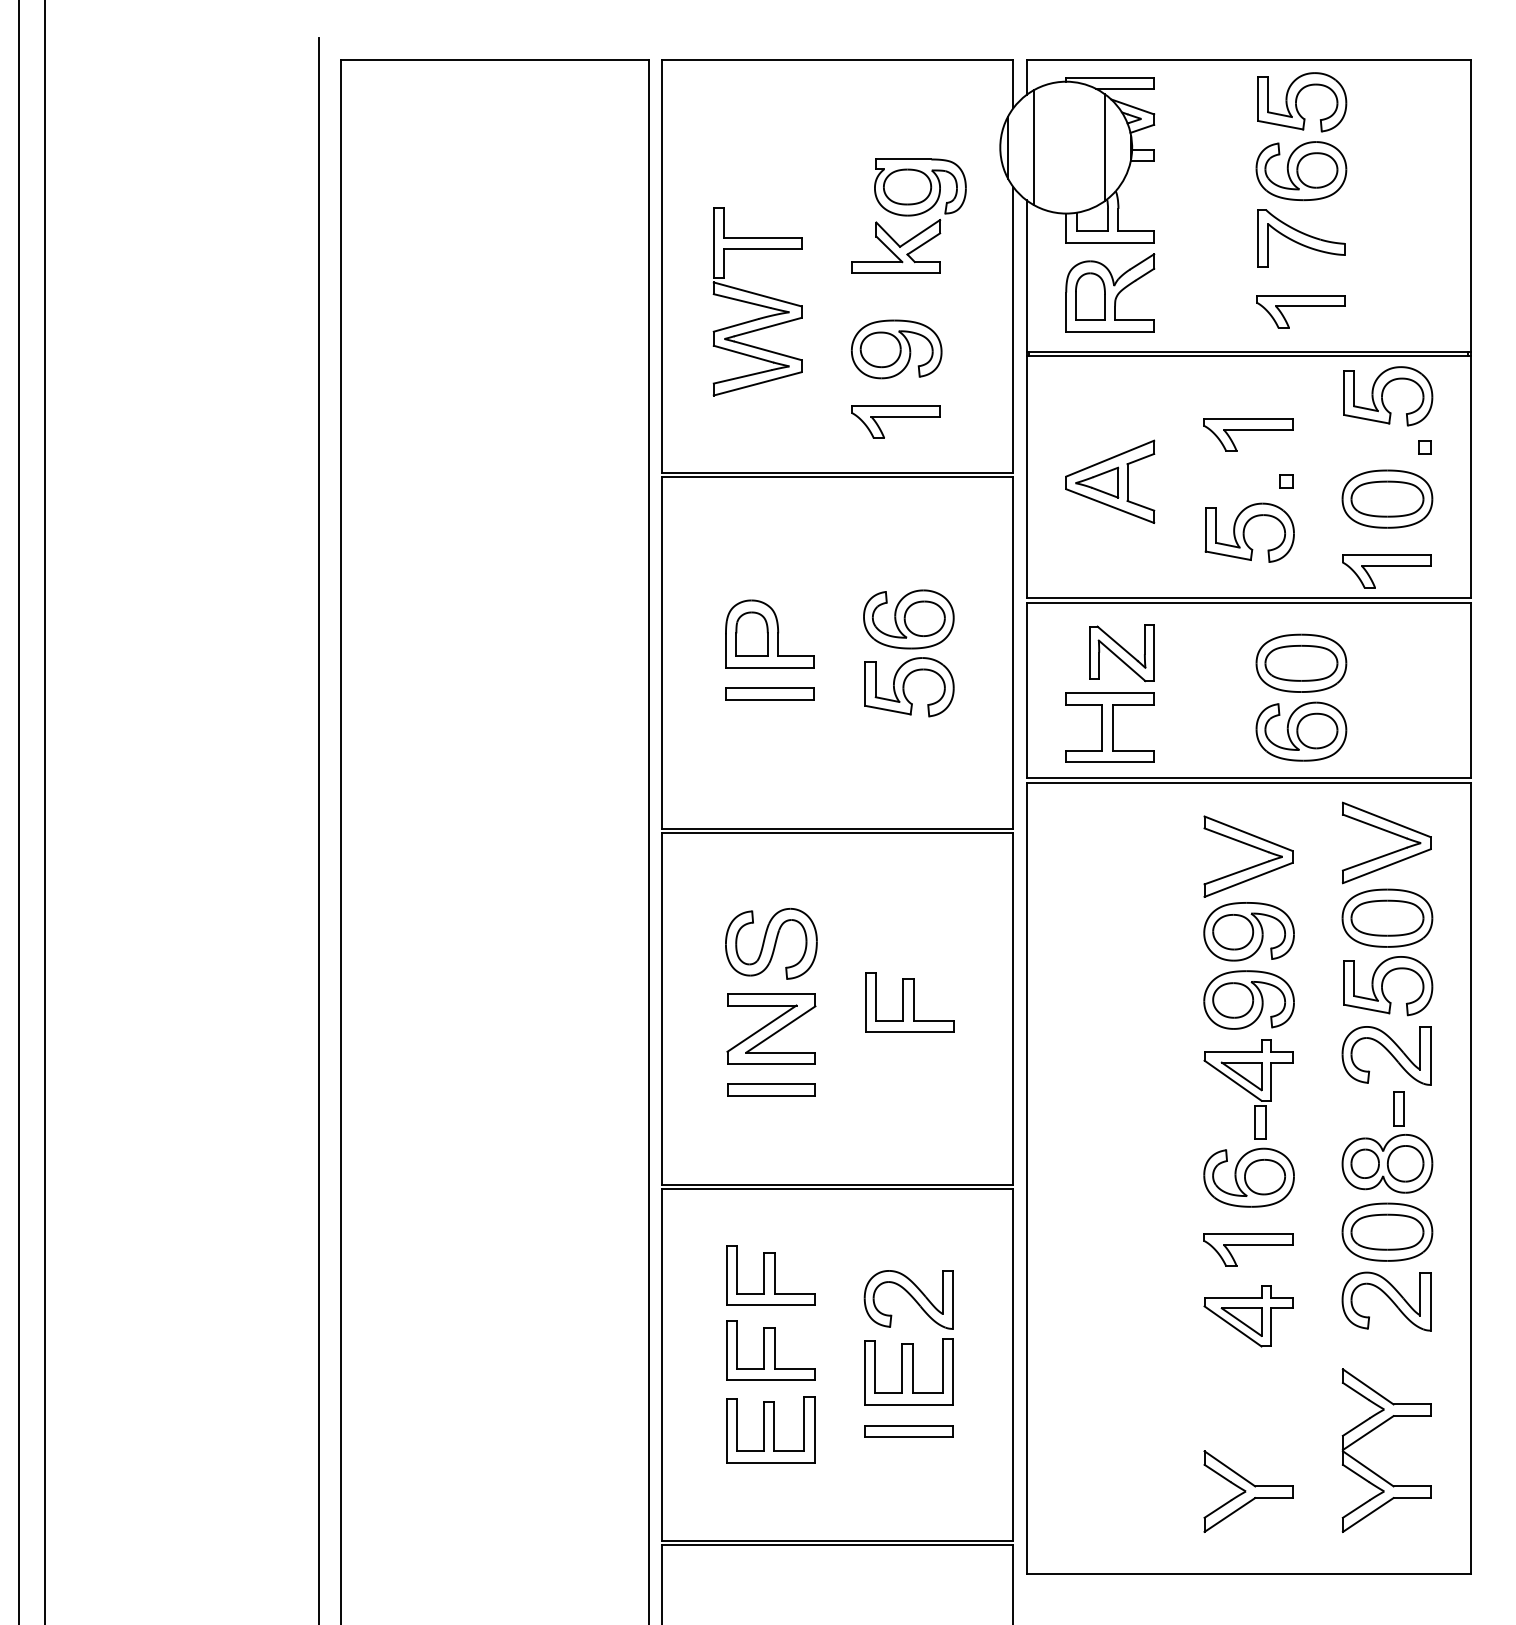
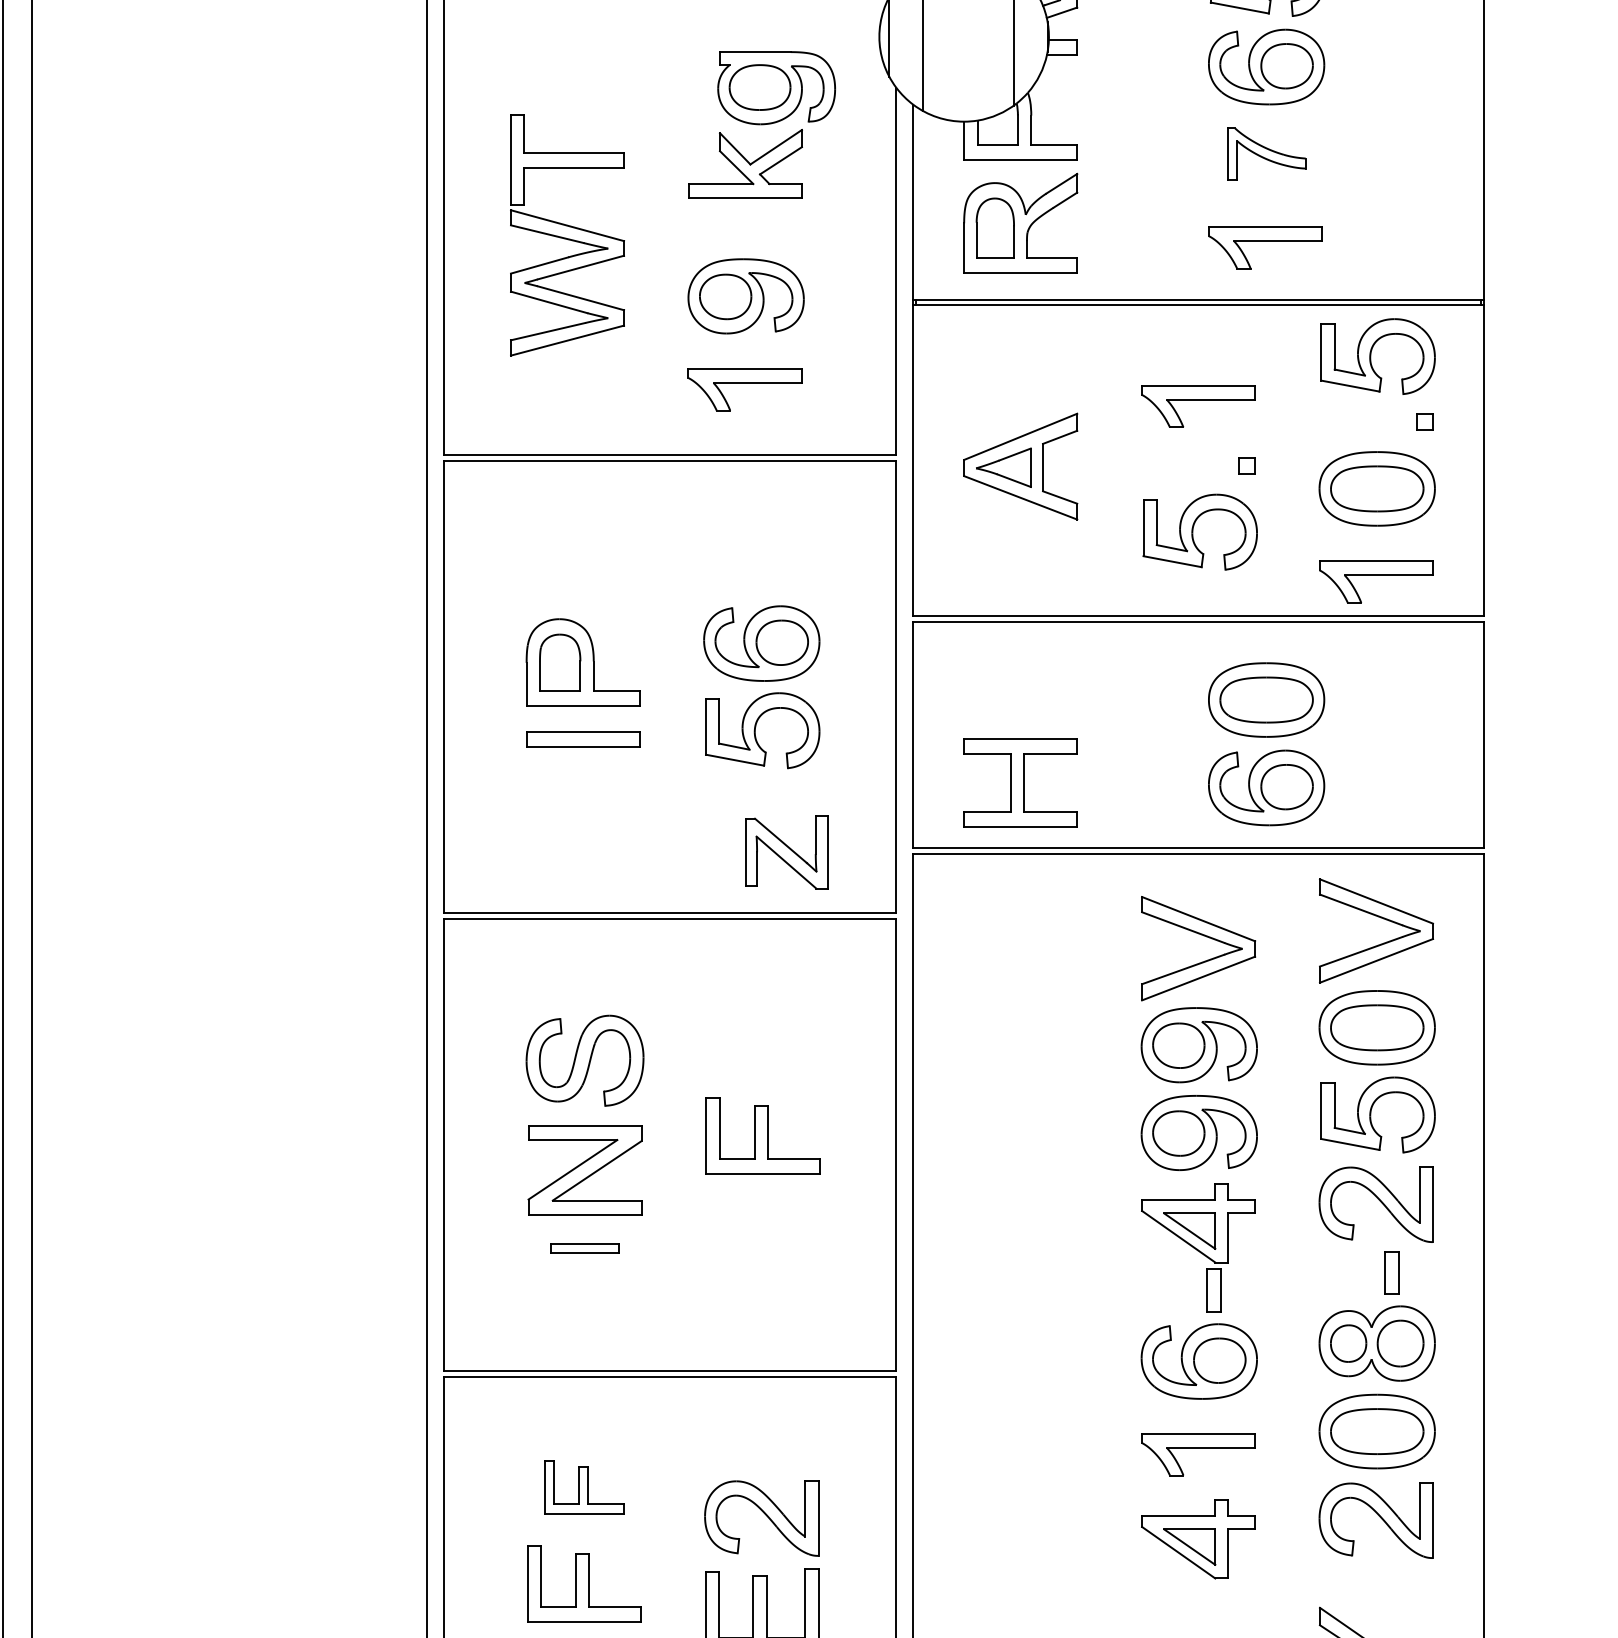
part: (1301, 238) -> (1266, 153), size x0.7
part: (1121, 653) -> (785, 853), moved
part: (771, 1089) -> (585, 1248), size x0.6
part: (770, 1275) -> (583, 1487), size x0.7

